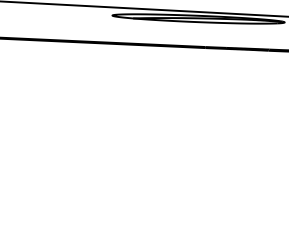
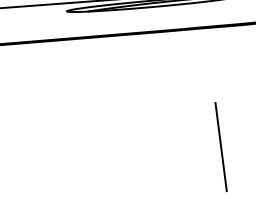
line: (248, 169) -> (221, 146), added

